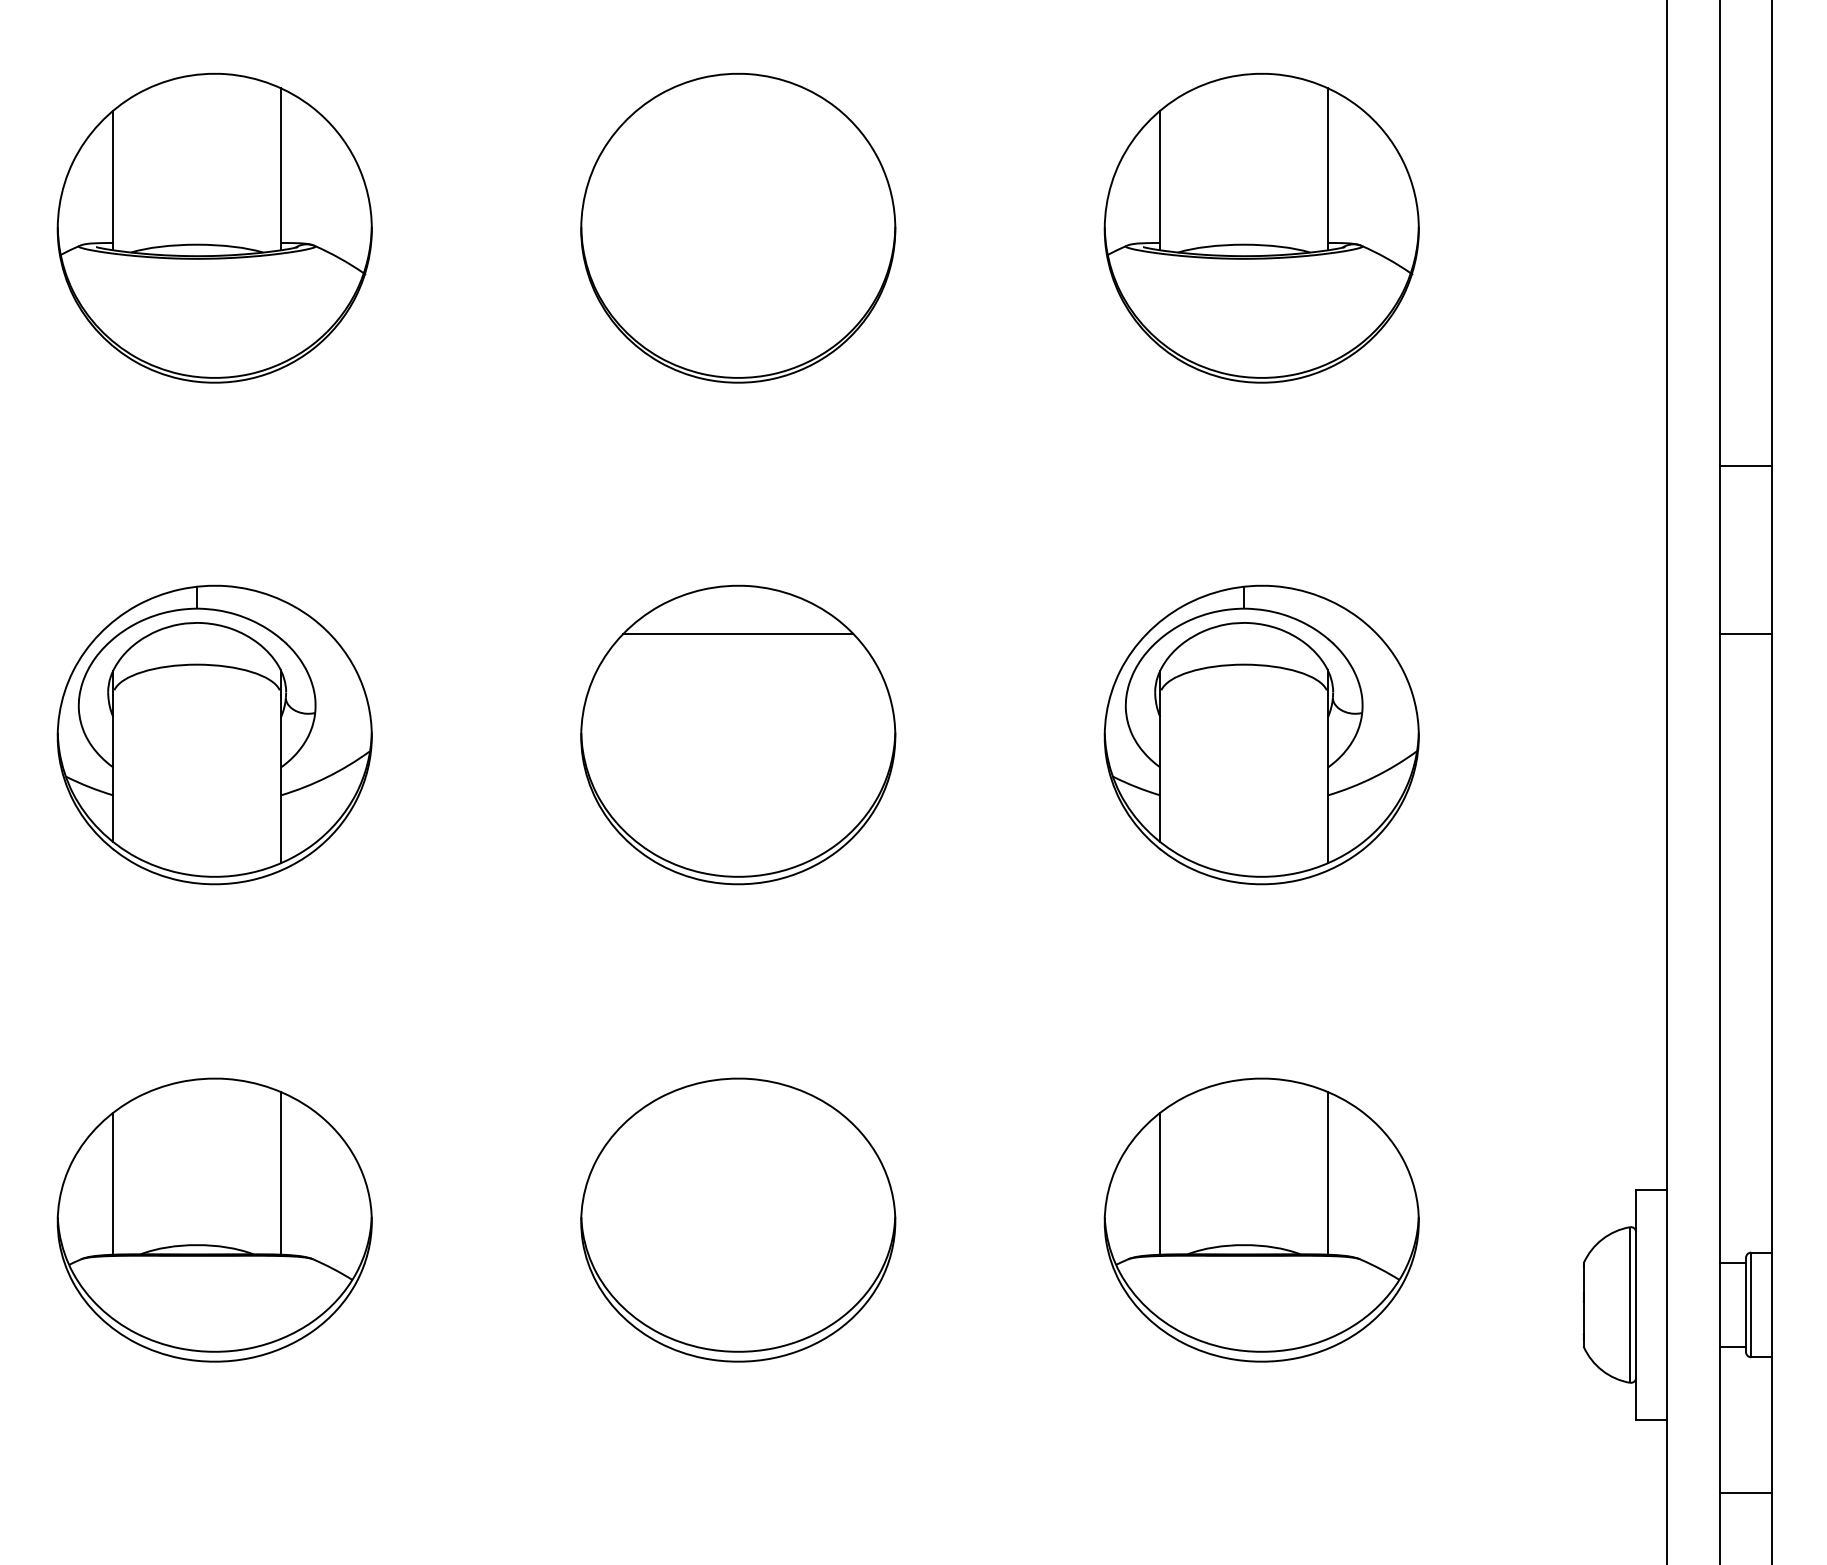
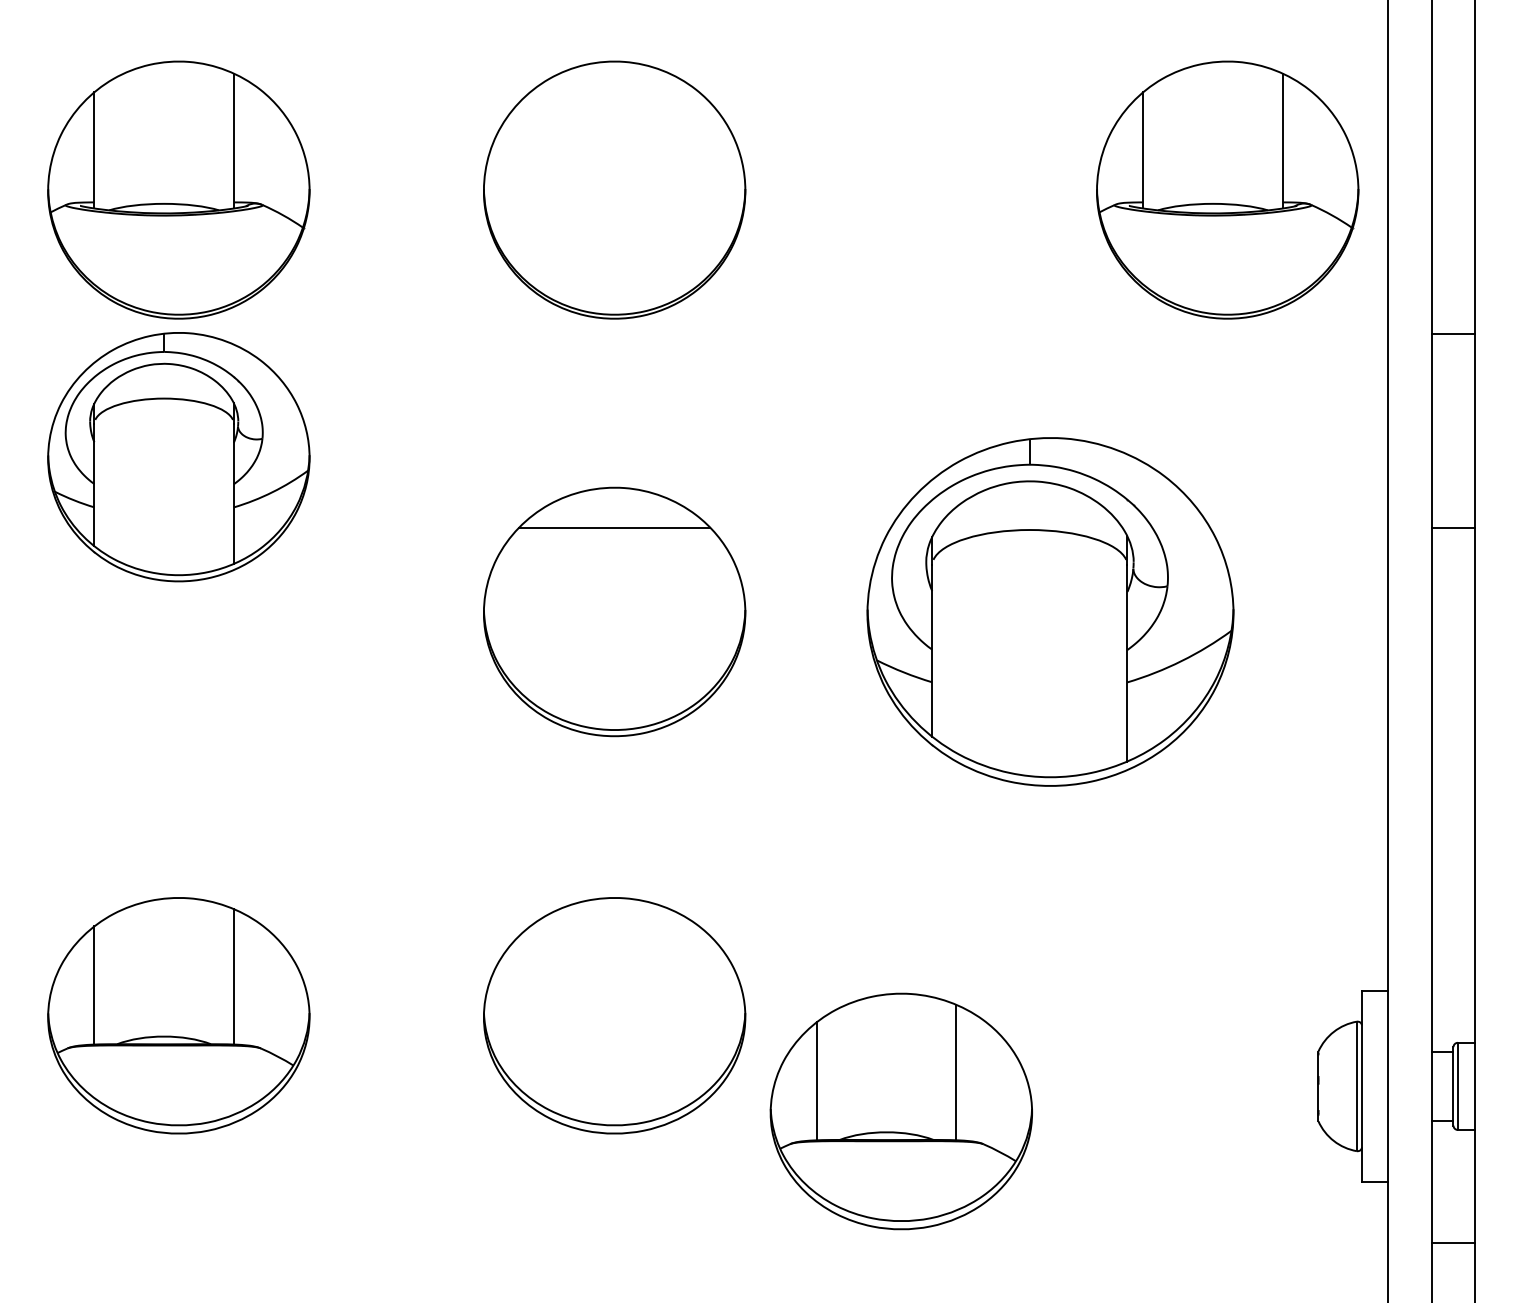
part: (1261, 228) -> (1227, 190), moved
line: (1745, 466) -> (1453, 334), moved
part: (214, 734) -> (178, 456), moved
part: (1261, 734) -> (1050, 611), size x1.4
part: (1261, 1219) -> (901, 1110), moved

